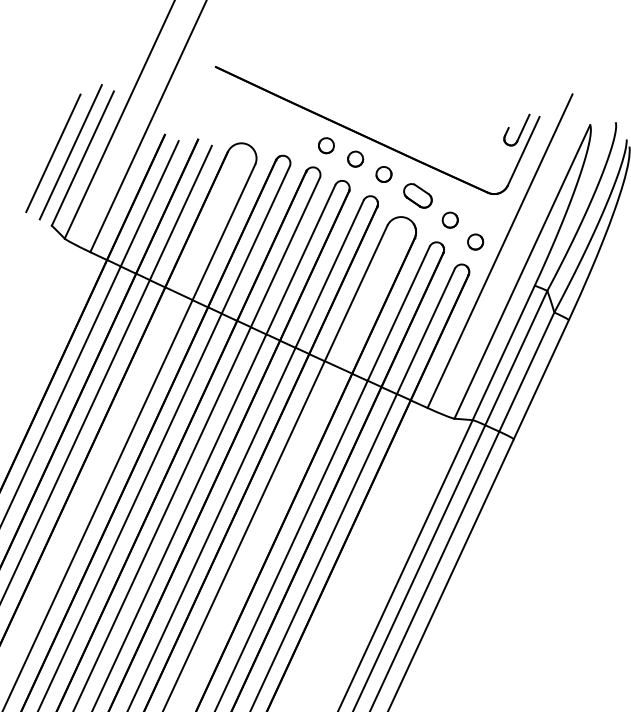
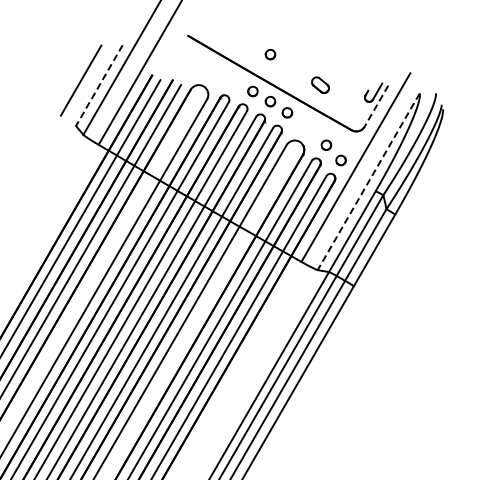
part: (348, 84) -> (270, 54), added
line: (69, 151) -> (91, 80), removed
line: (523, 151) -> (376, 106), solid -> dashed
line: (83, 158) -> (99, 85), solid -> dashed
part: (417, 194) -> (320, 84), moved
line: (521, 271) -> (368, 181), solid -> dashed

